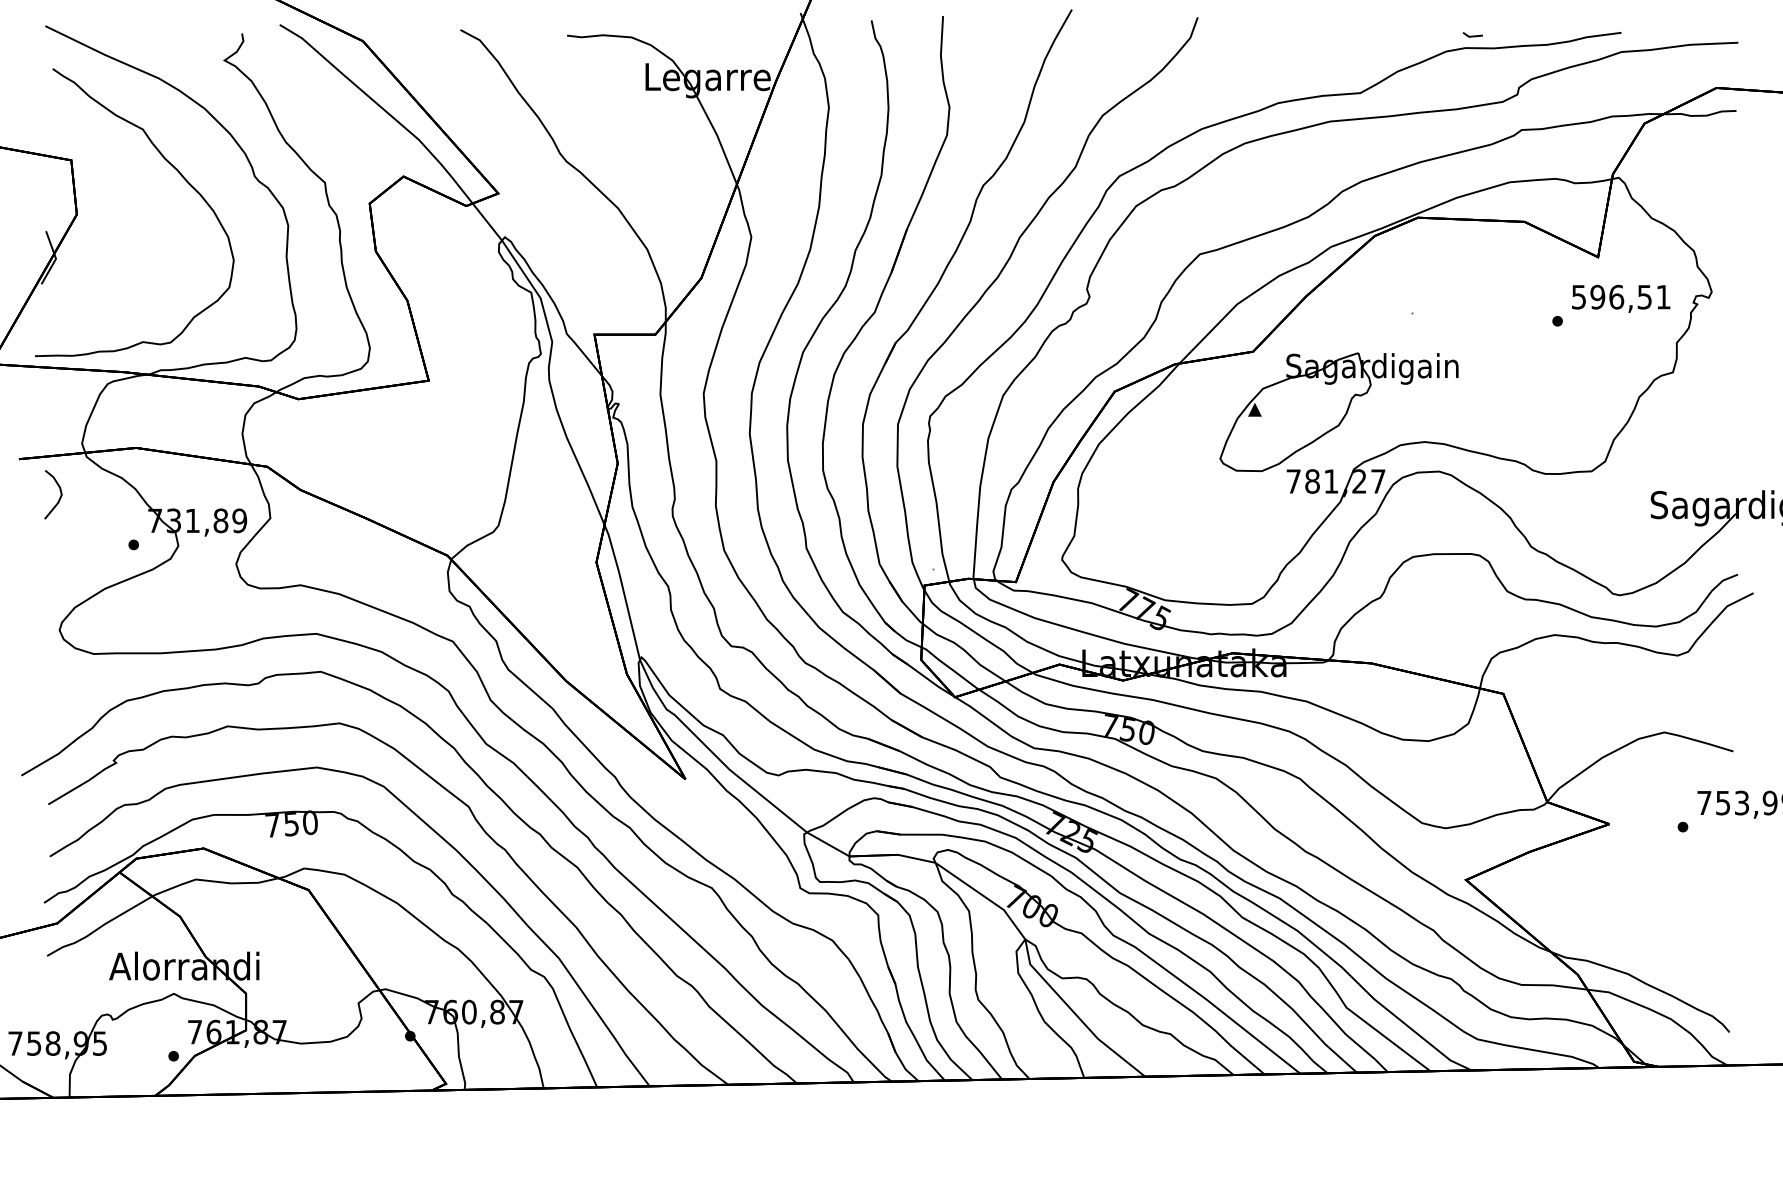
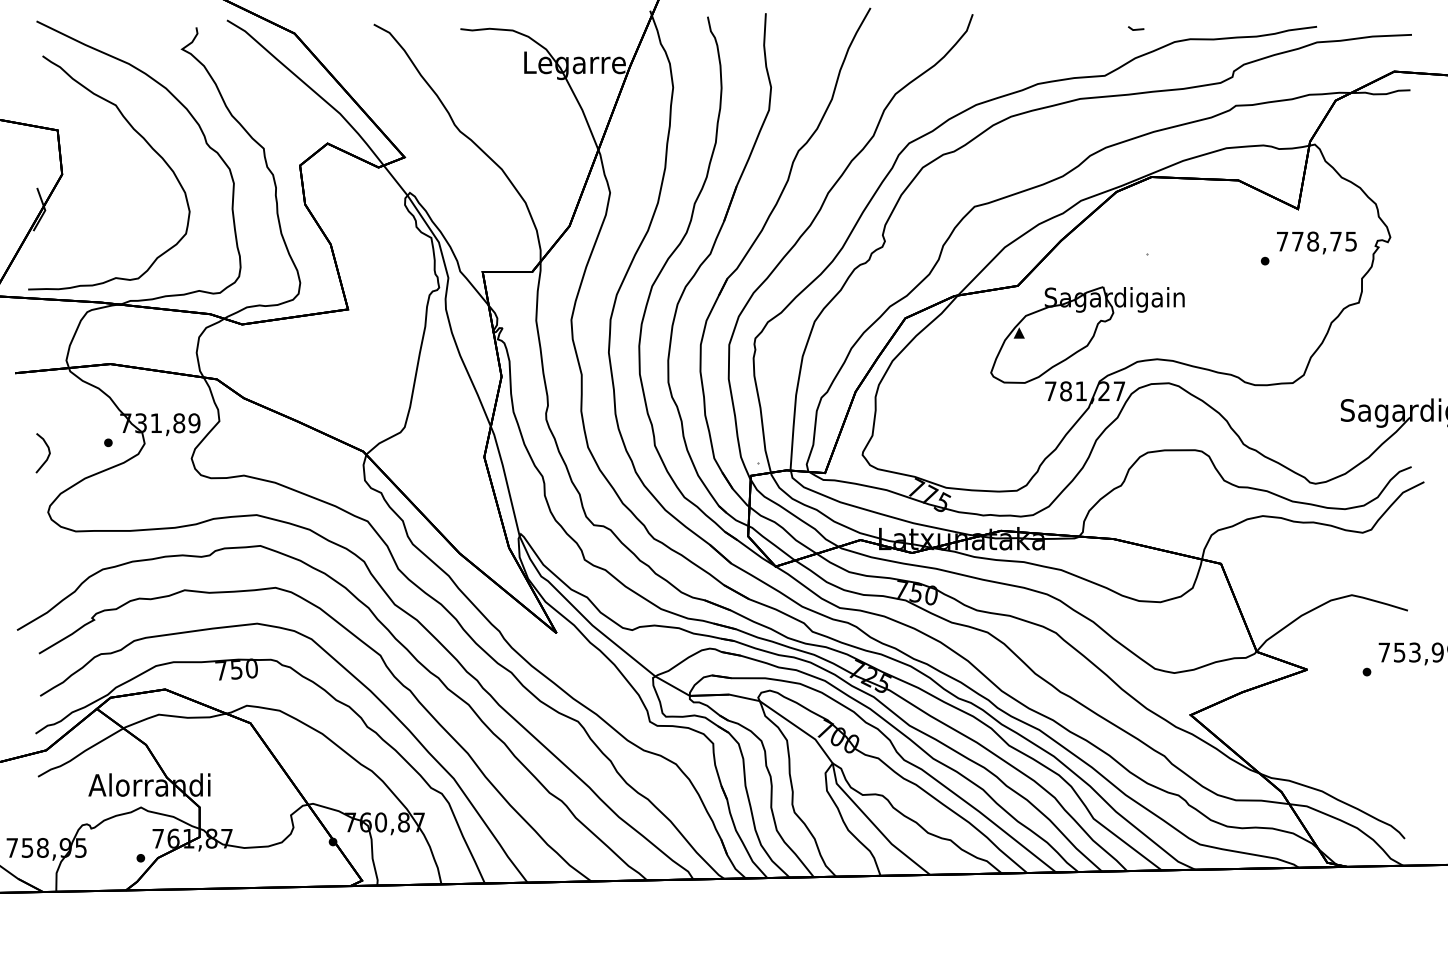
line: (1472, 35) -> (1135, 28), moved
text: (1621, 296) -> (1317, 241), 596,51 -> 778,75
curve: (59, 497) -> (48, 455), moved

